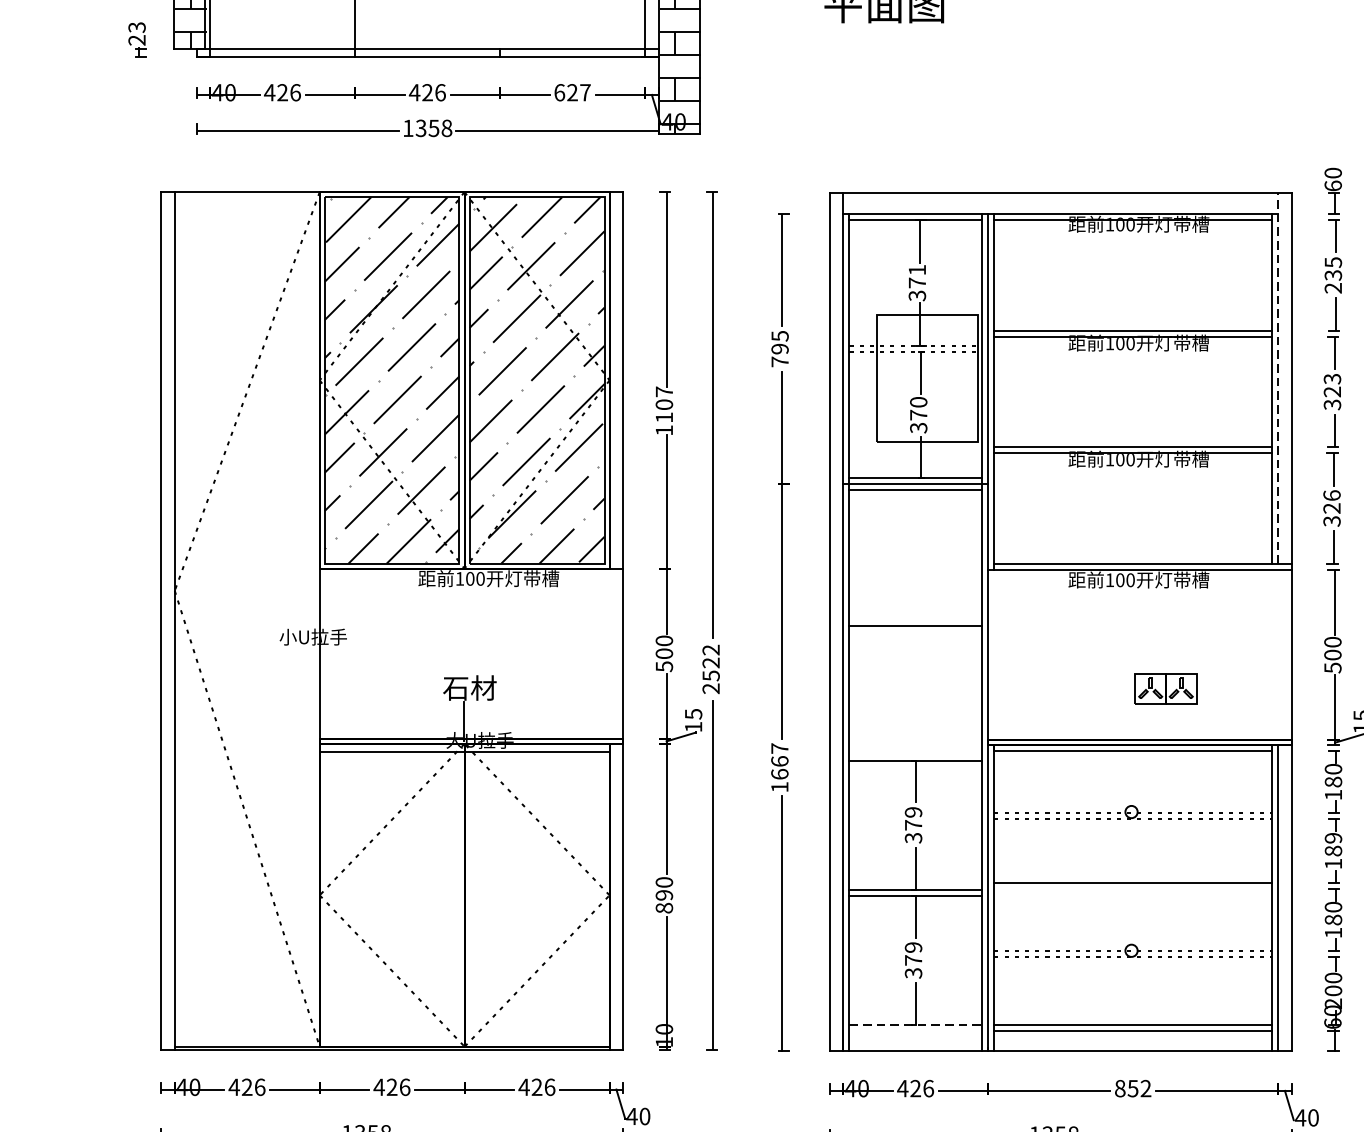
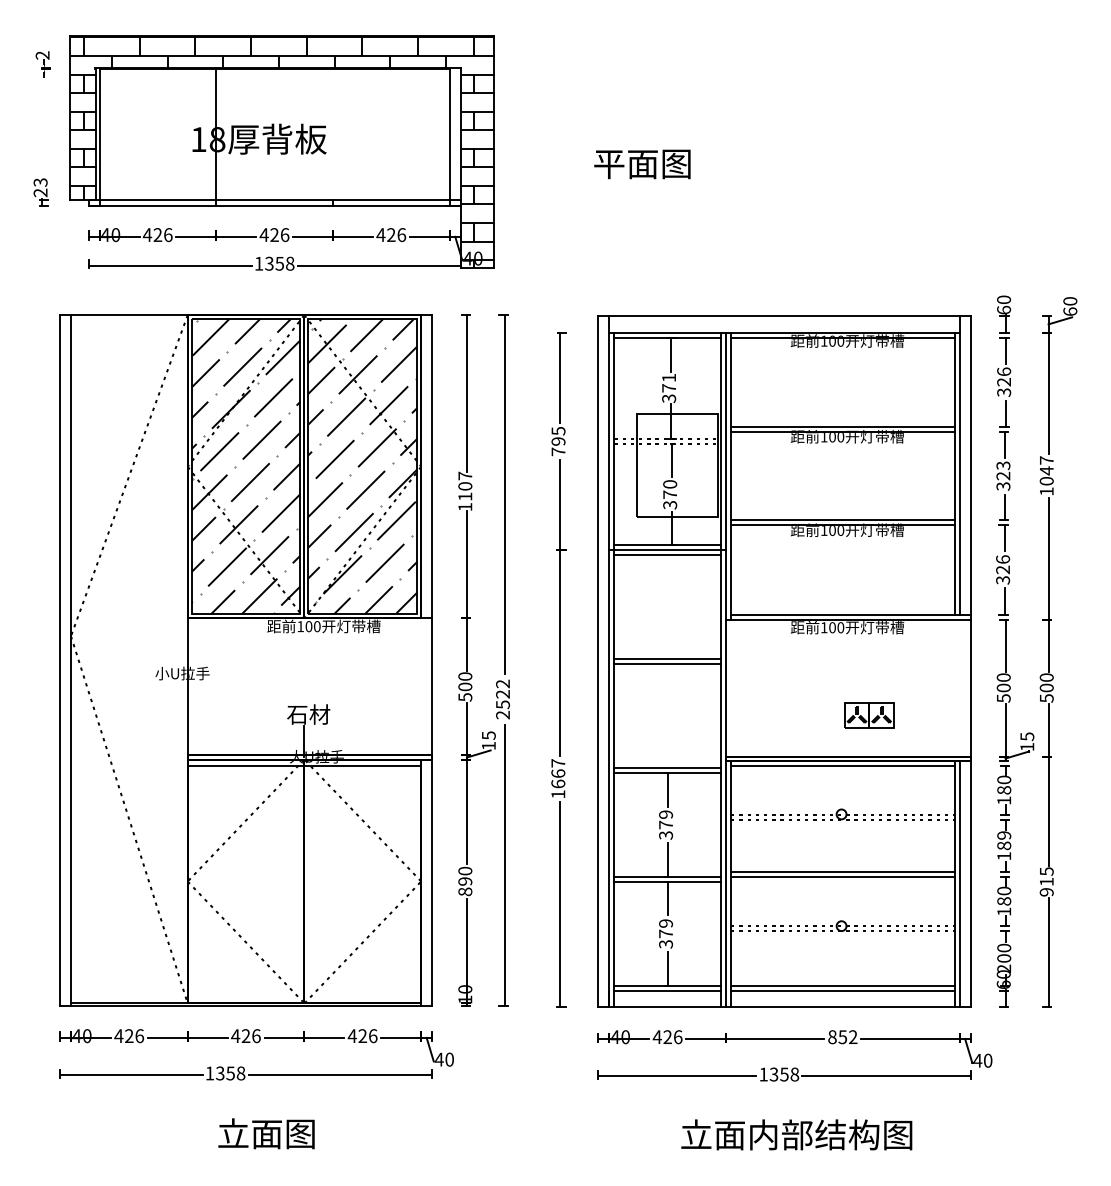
text: (572, 93) -> (391, 235), 627 -> 426
text: (1333, 274) -> (1004, 381), 235 -> 326
line: (1277, 377) -> (959, 464), dashed -> solid
line: (915, 619) -> (667, 659), added
line: (915, 755) -> (667, 768), added
line: (1132, 889) -> (842, 876), added
line: (916, 1024) -> (668, 985), dashed -> solid
line: (915, 1030) -> (667, 990), added

